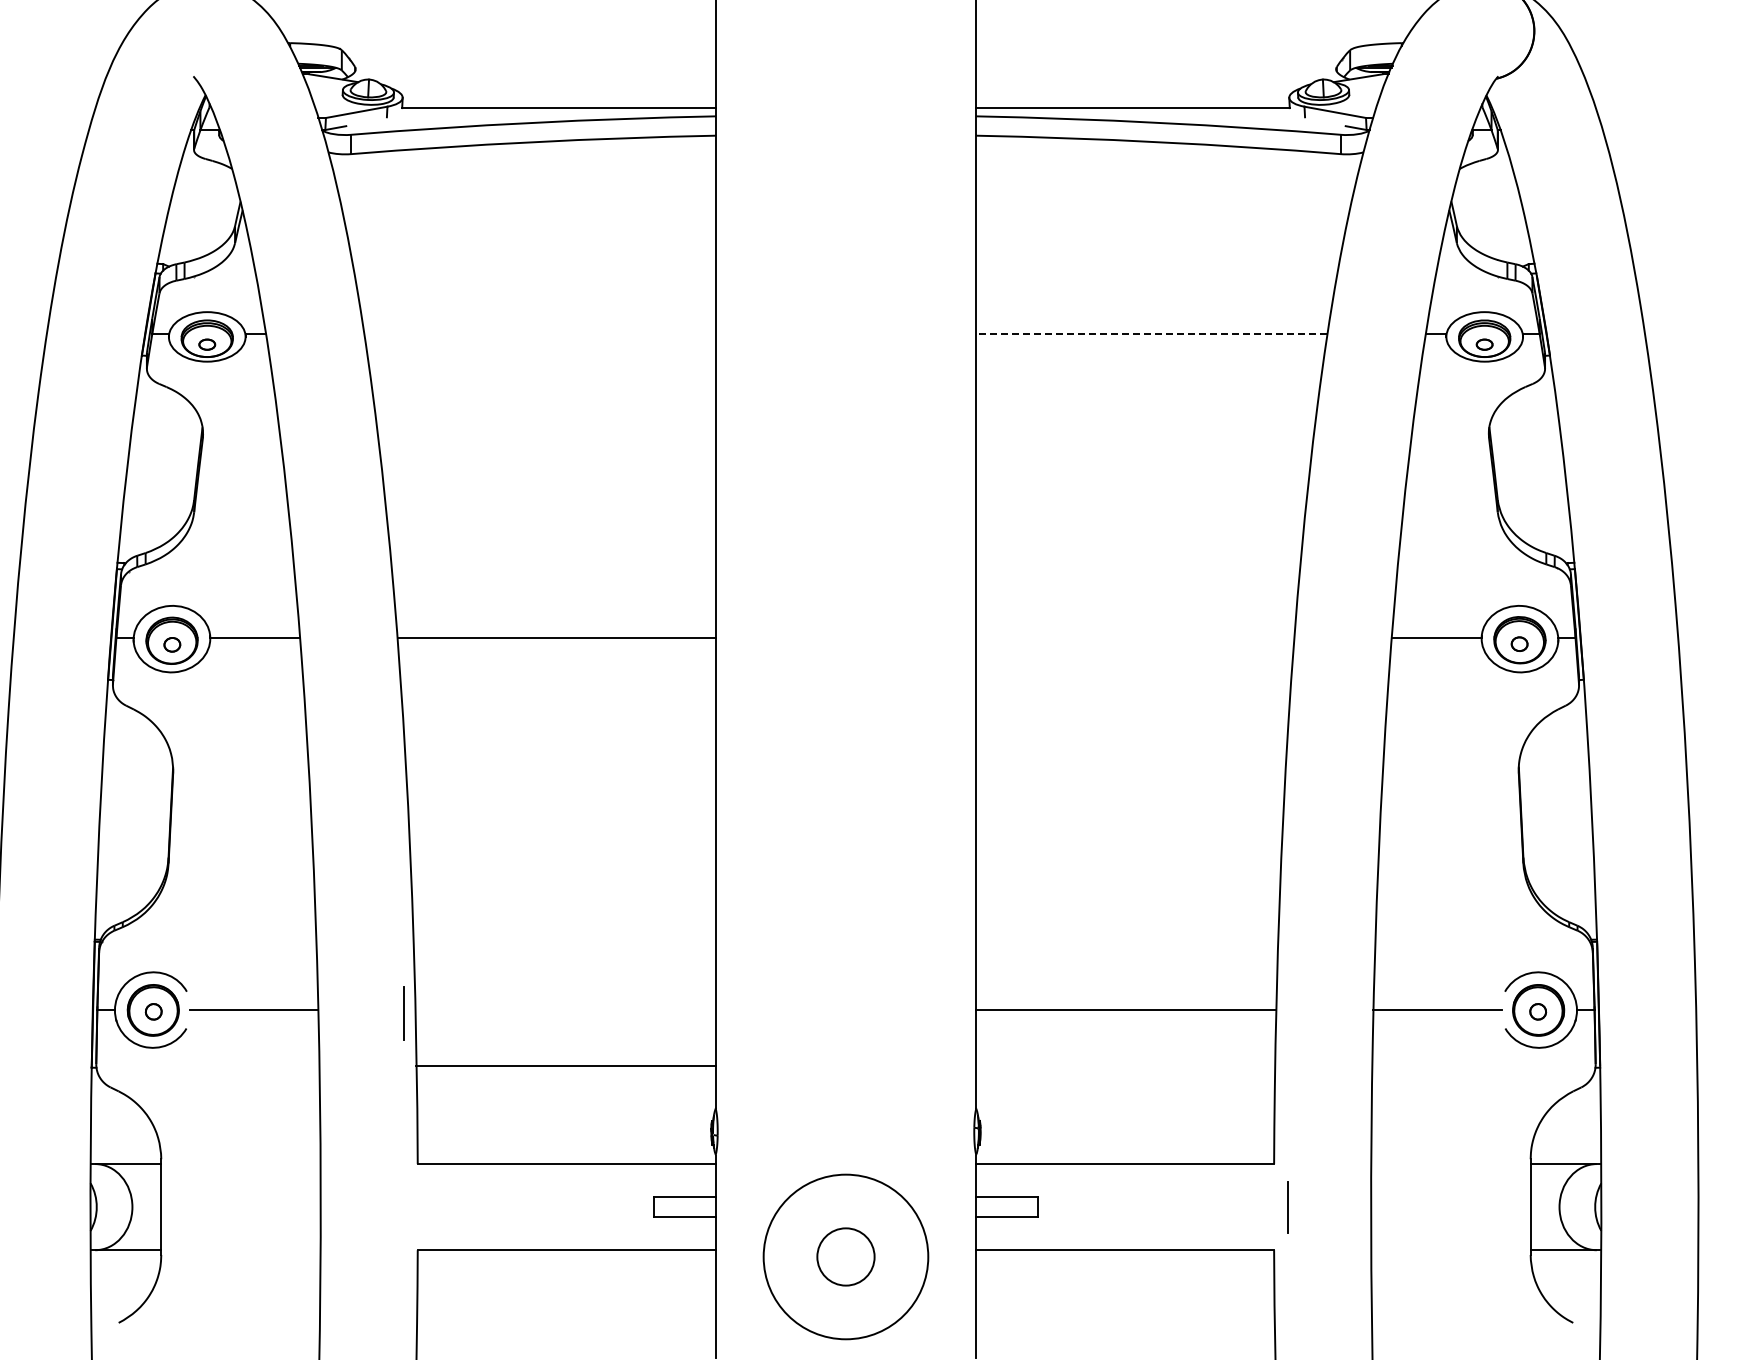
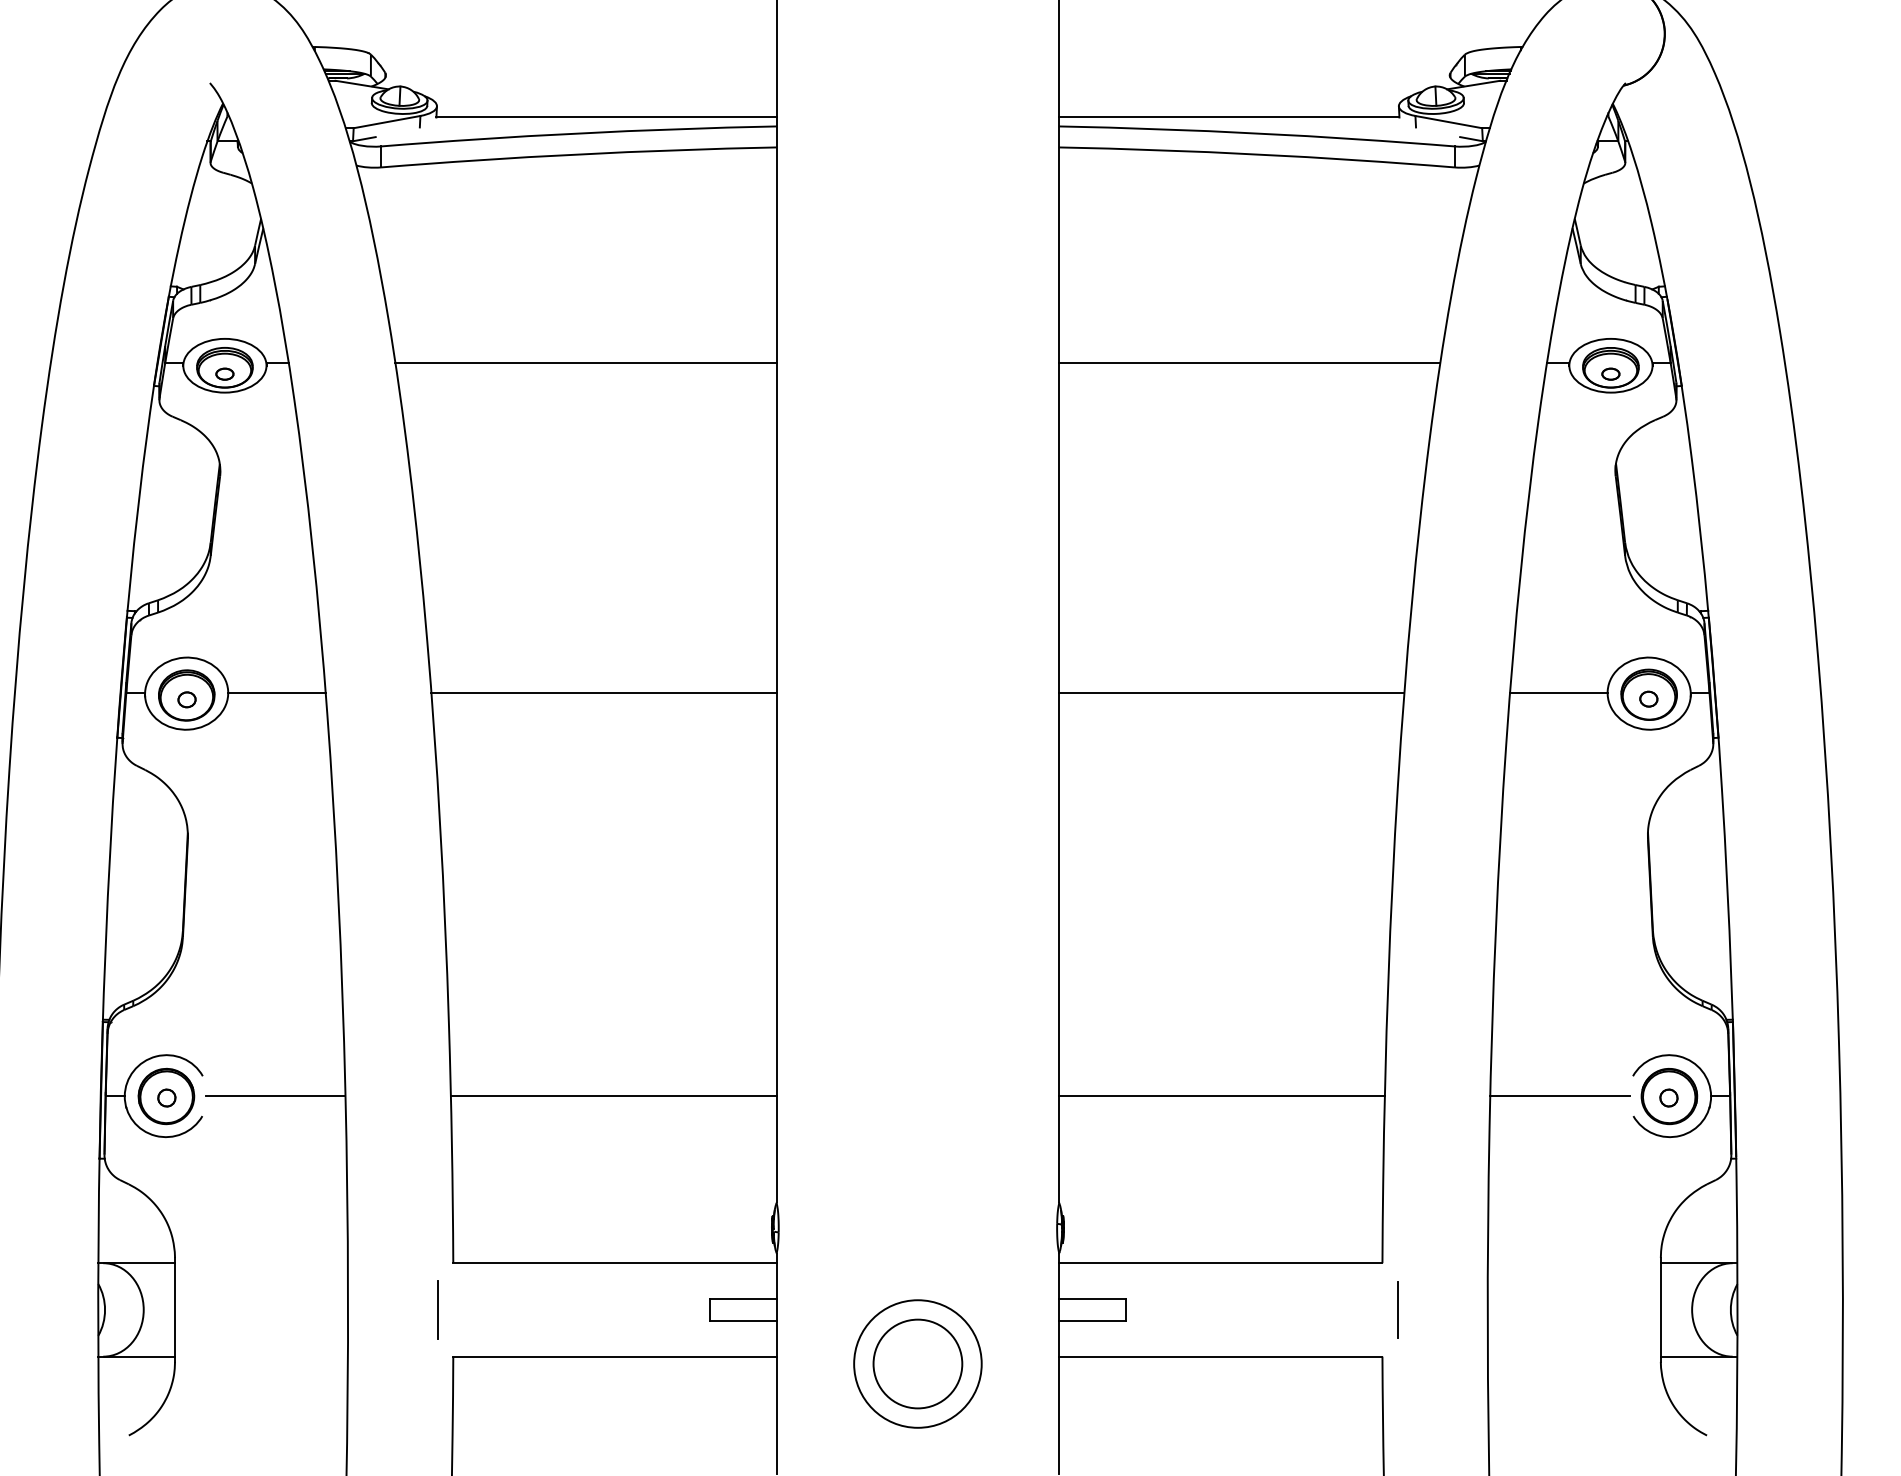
line: (540, 334) -> (586, 363), added
line: (1151, 334) -> (1249, 363), dashed -> solid
line: (1134, 638) -> (1230, 692), added
line: (403, 1013) -> (437, 1310), moved
line: (565, 1065) -> (613, 1095), moved
circle: (845, 1256) -> (917, 1363), size x0.71
circle: (845, 1256) -> (917, 1363), size x1.43

